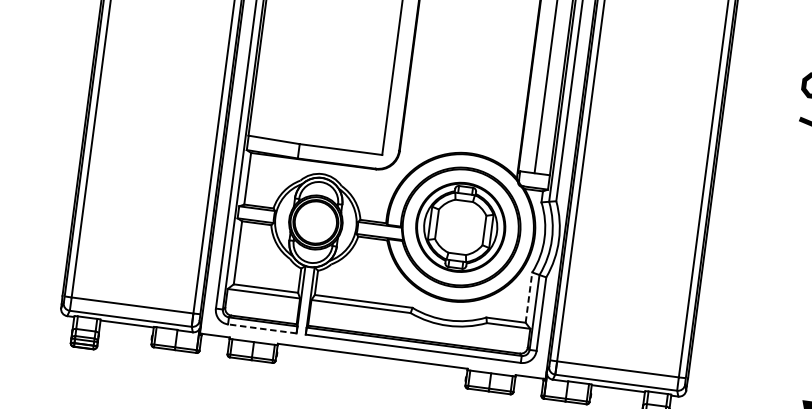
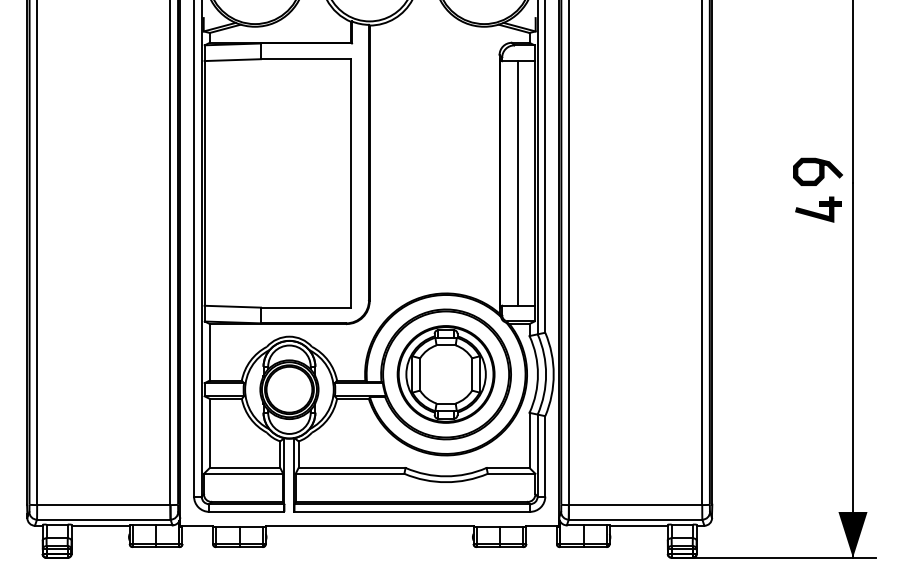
line: (528, 297) -> (529, 440), dashed -> solid
line: (262, 328) -> (246, 511), dashed -> solid

